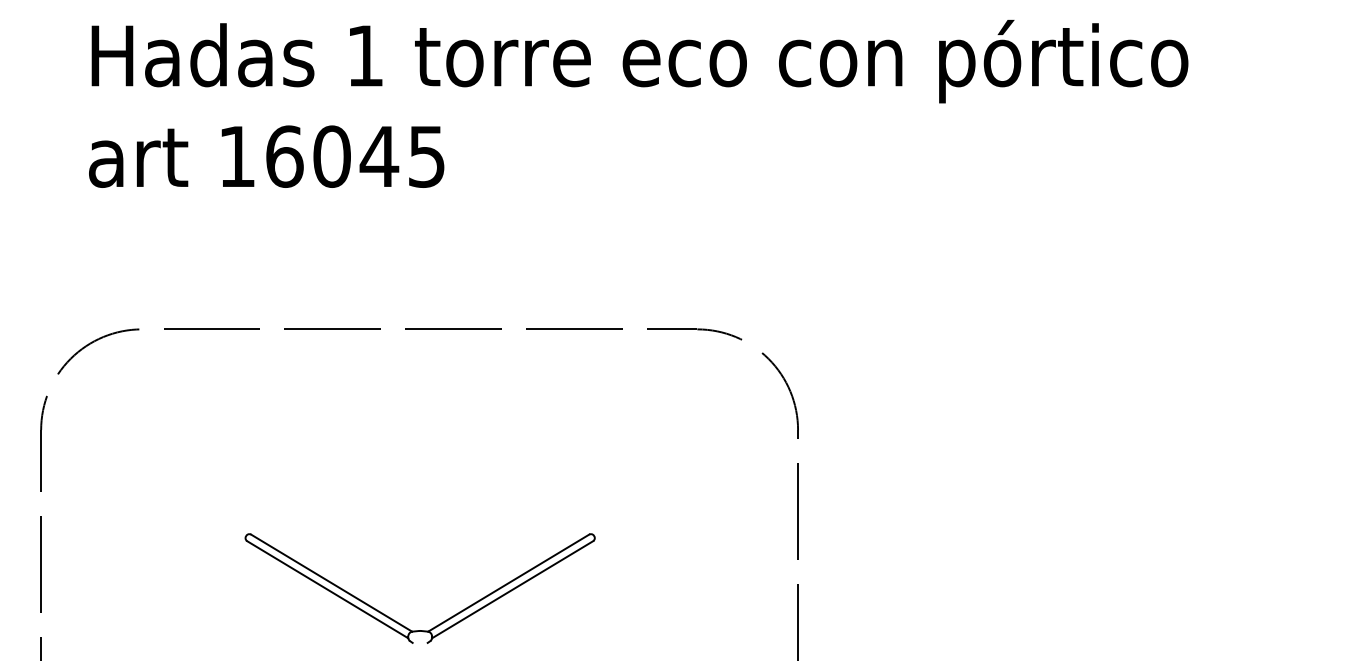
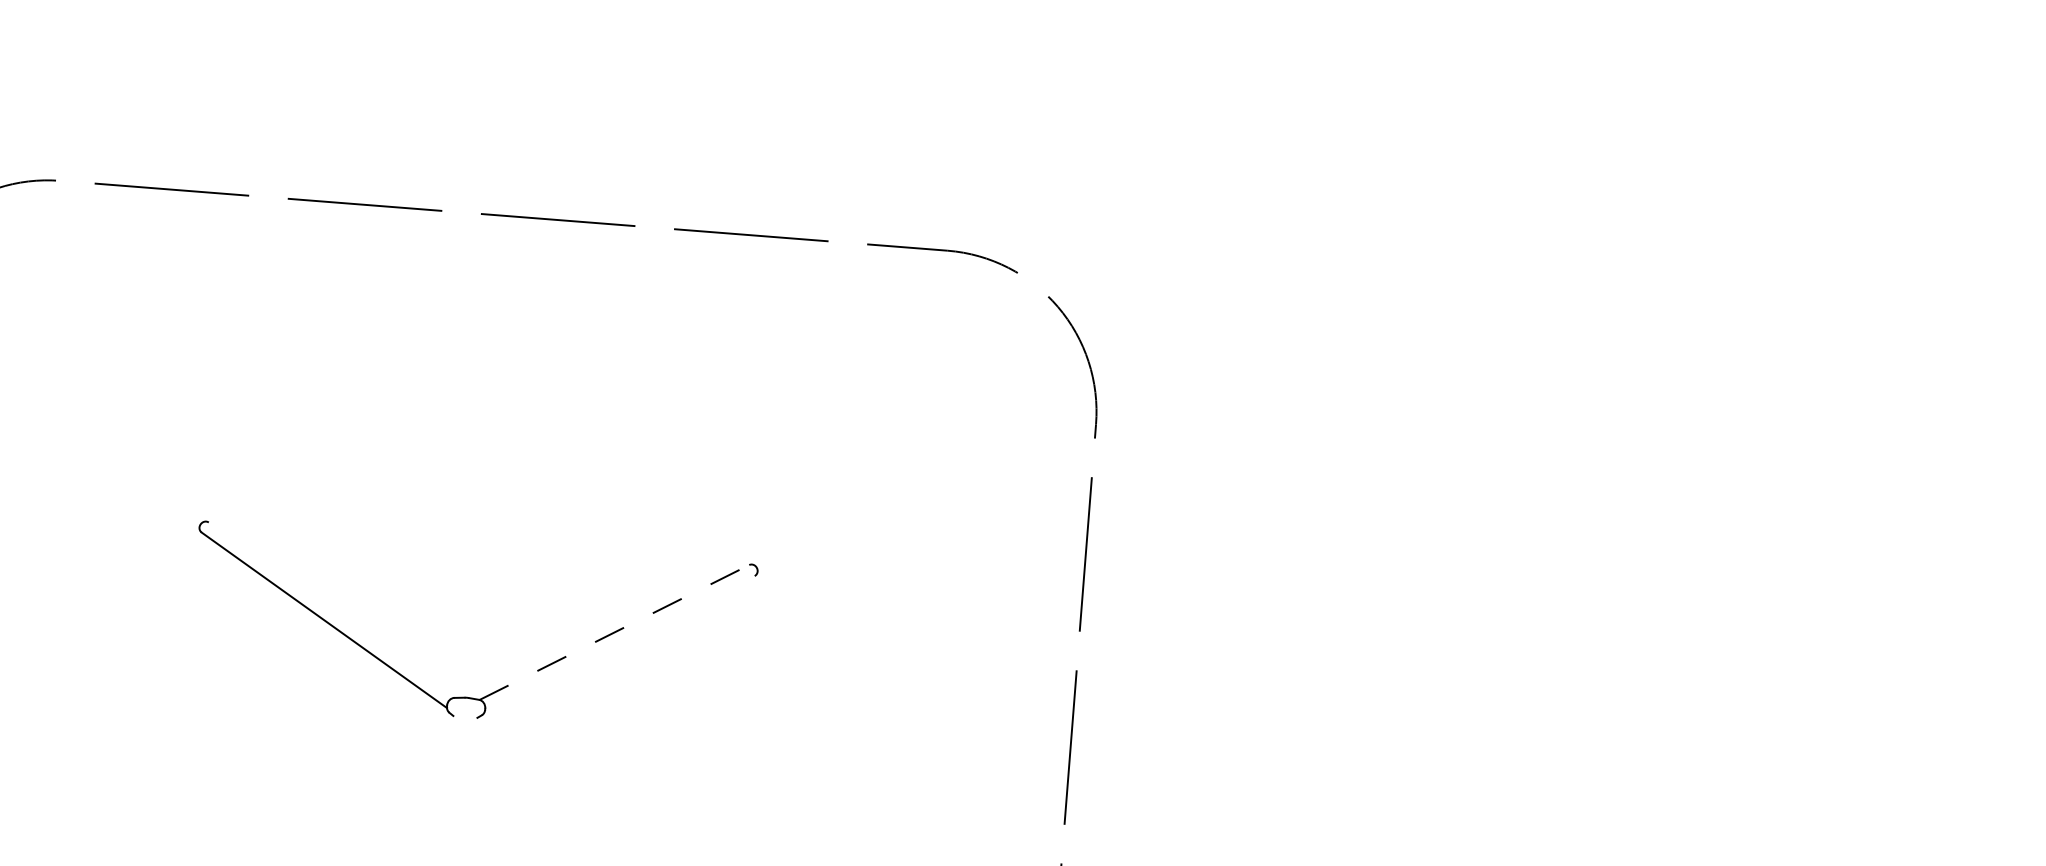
line: (331, 582) -> (331, 609), removed
line: (509, 582) -> (615, 631), solid -> dashed
line: (512, 589) -> (619, 643), removed

